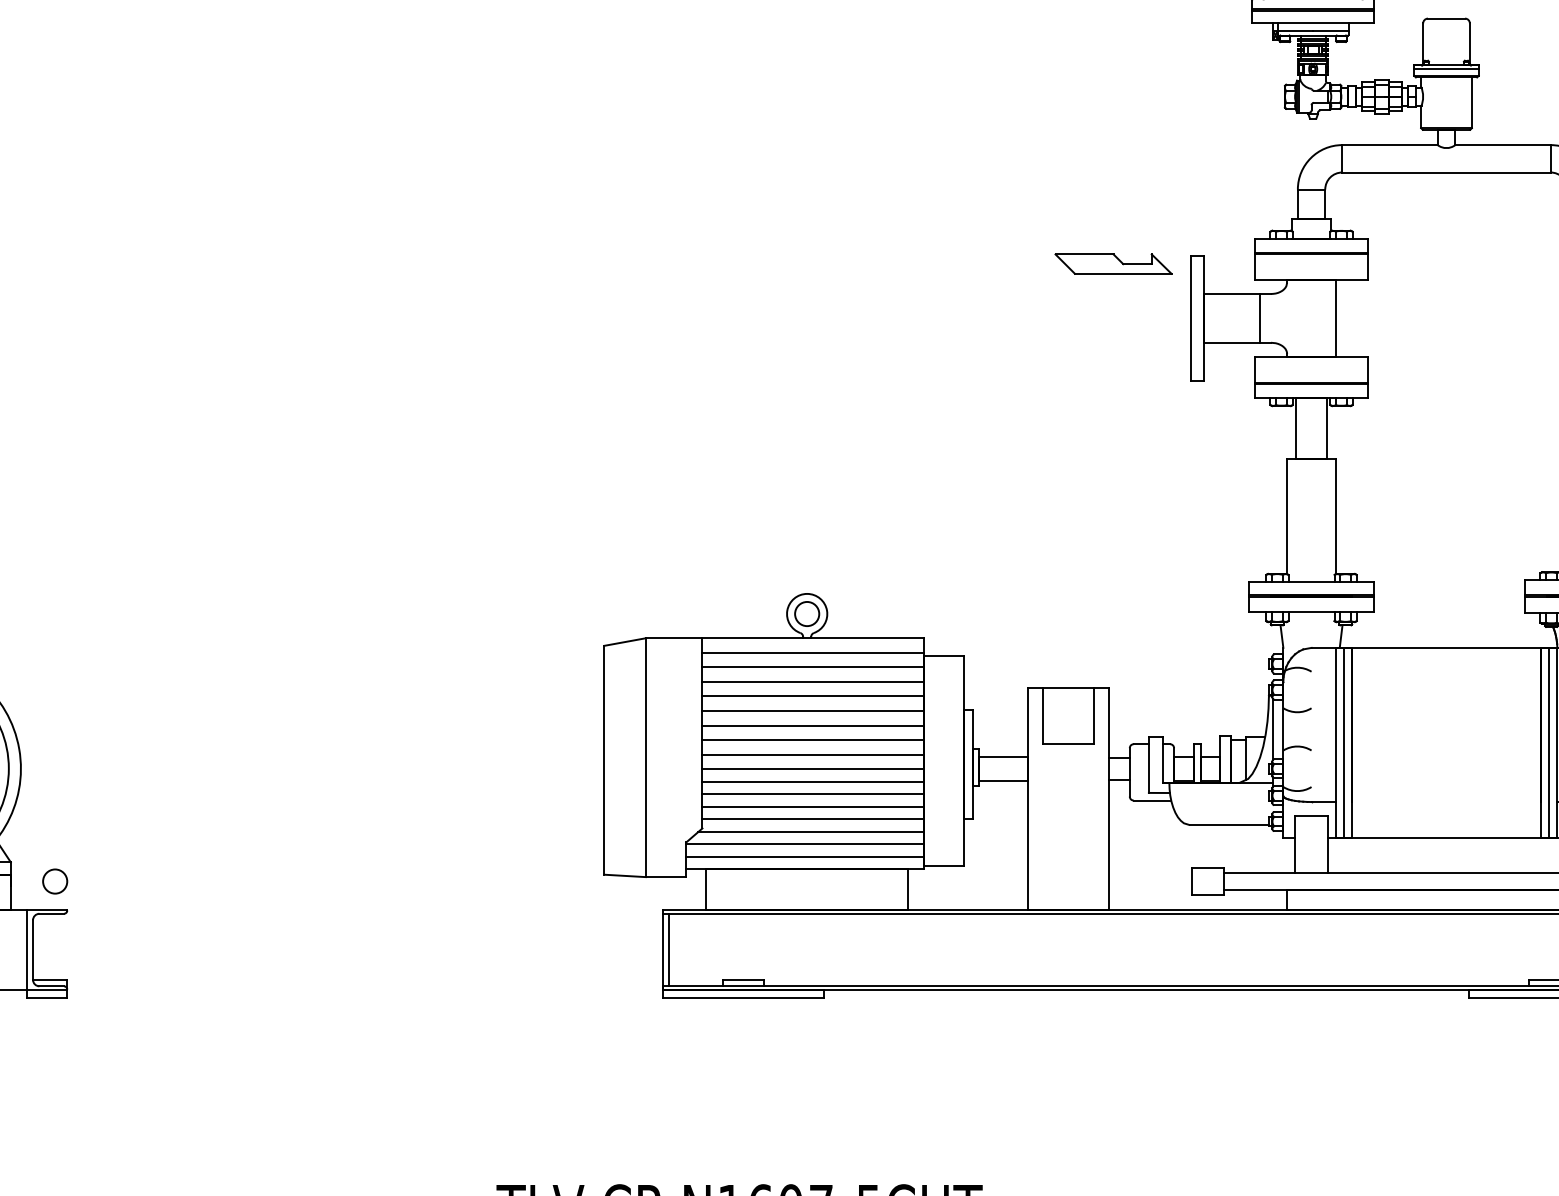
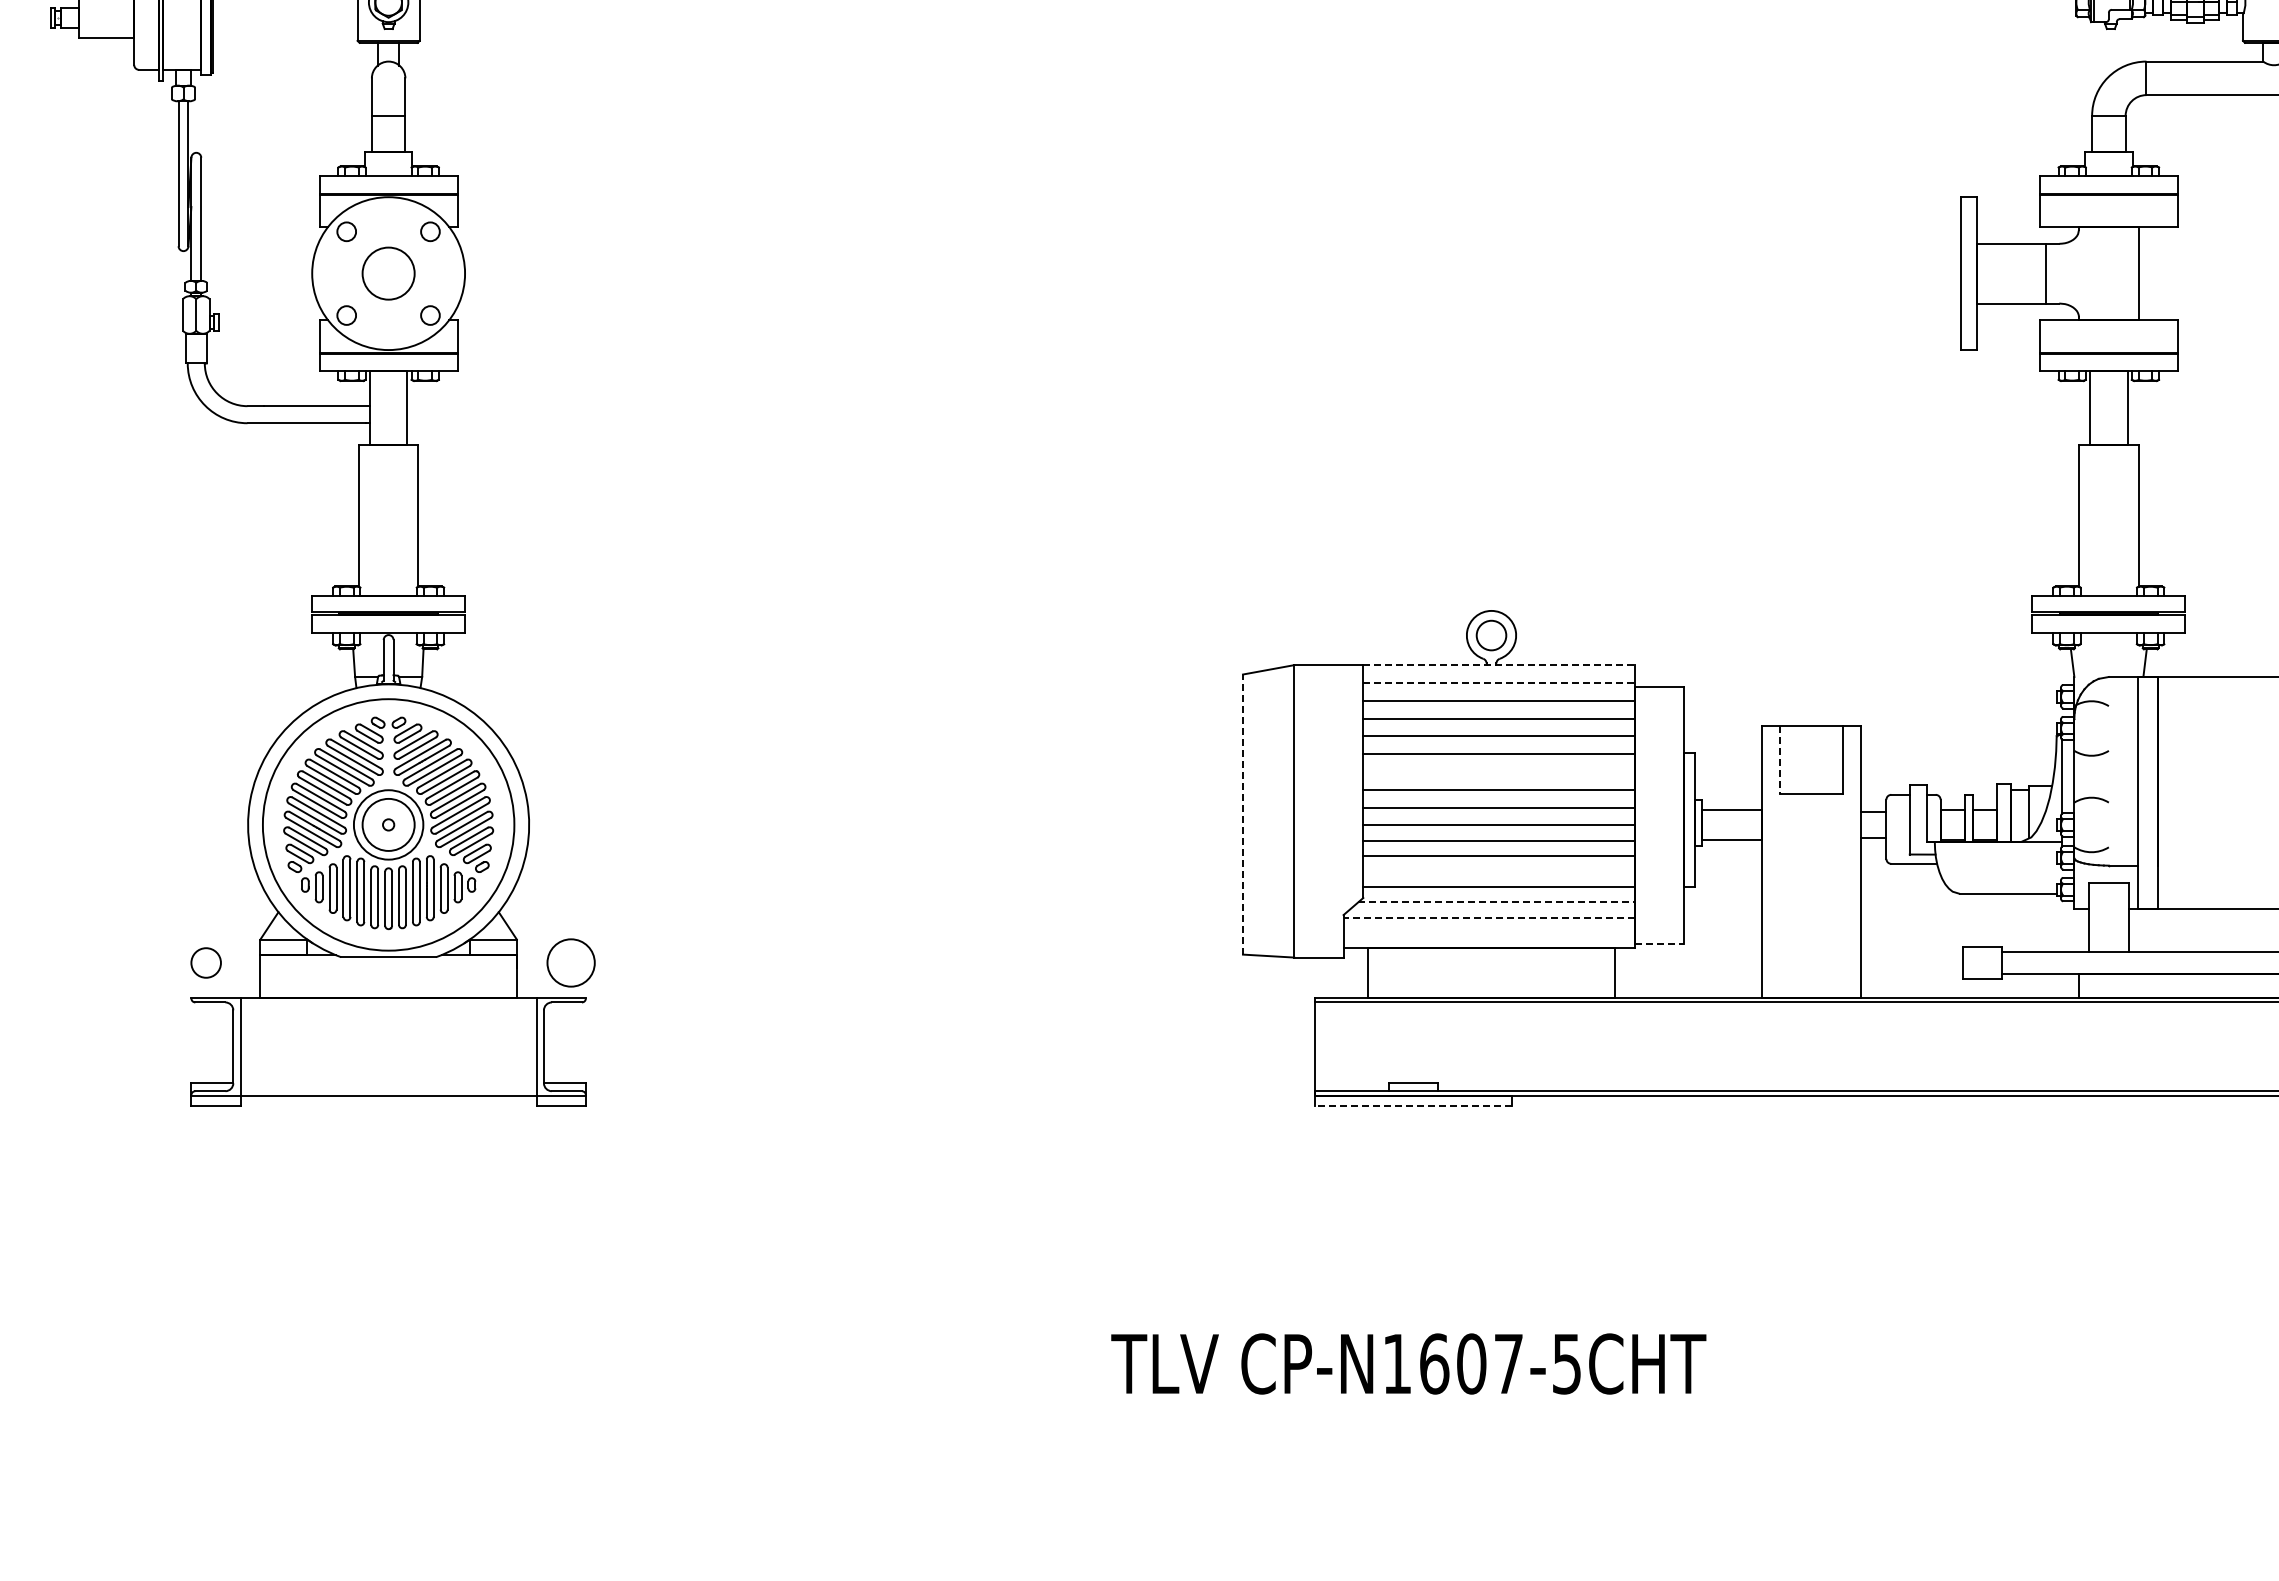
part: (1113, 264) -> (1866, 207), removed
line: (812, 638) -> (1498, 665), solid -> dashed
line: (812, 653) -> (1498, 683), solid -> dashed
line: (1043, 716) -> (1780, 760), solid -> dashed
line: (812, 725) -> (1498, 772), removed
line: (1343, 742) -> (2148, 792), removed
line: (603, 760) -> (1242, 814), solid -> dashed
line: (812, 806) -> (1498, 871), removed
line: (812, 832) -> (1497, 902), solid -> dashed
line: (804, 844) -> (1488, 917), solid -> dashed
line: (804, 856) -> (1488, 932), removed
line: (944, 865) -> (1659, 943), solid -> dashed
circle: (54, 881) -> (570, 962), size x1.6
line: (669, 949) -> (1322, 1046), removed
line: (743, 997) -> (1413, 1105), solid -> dashed

